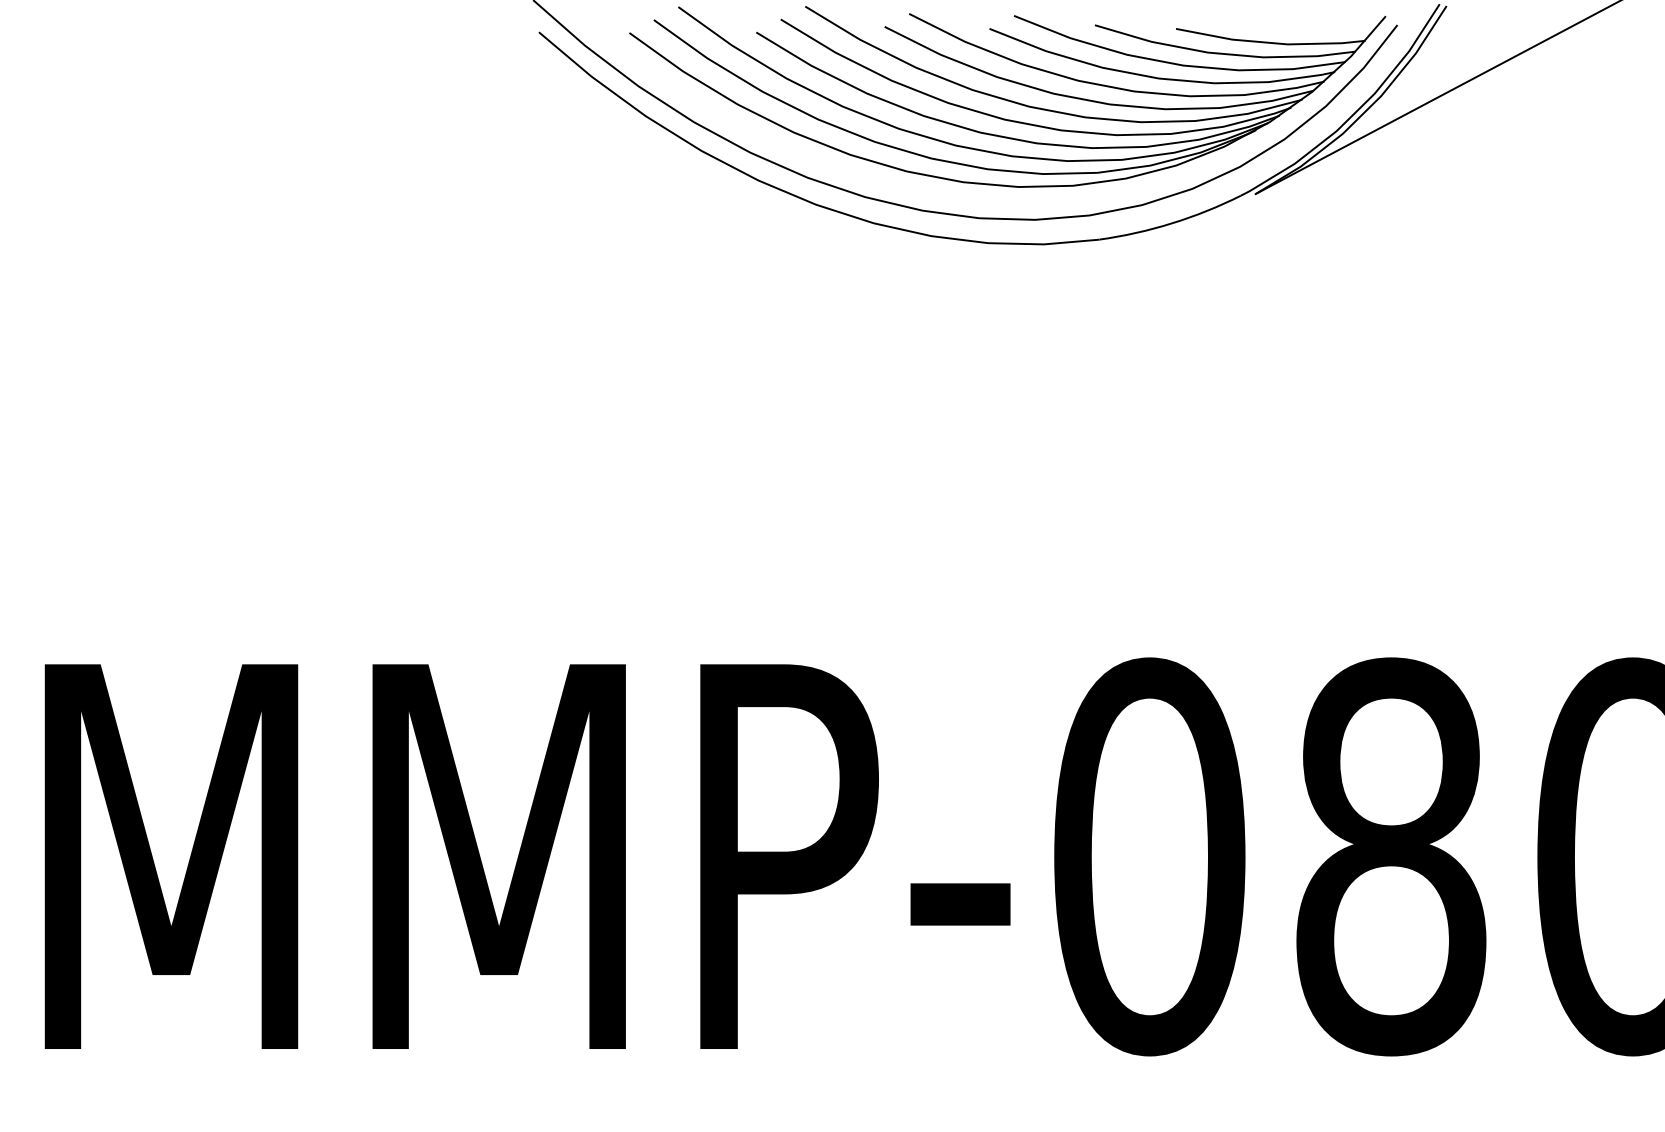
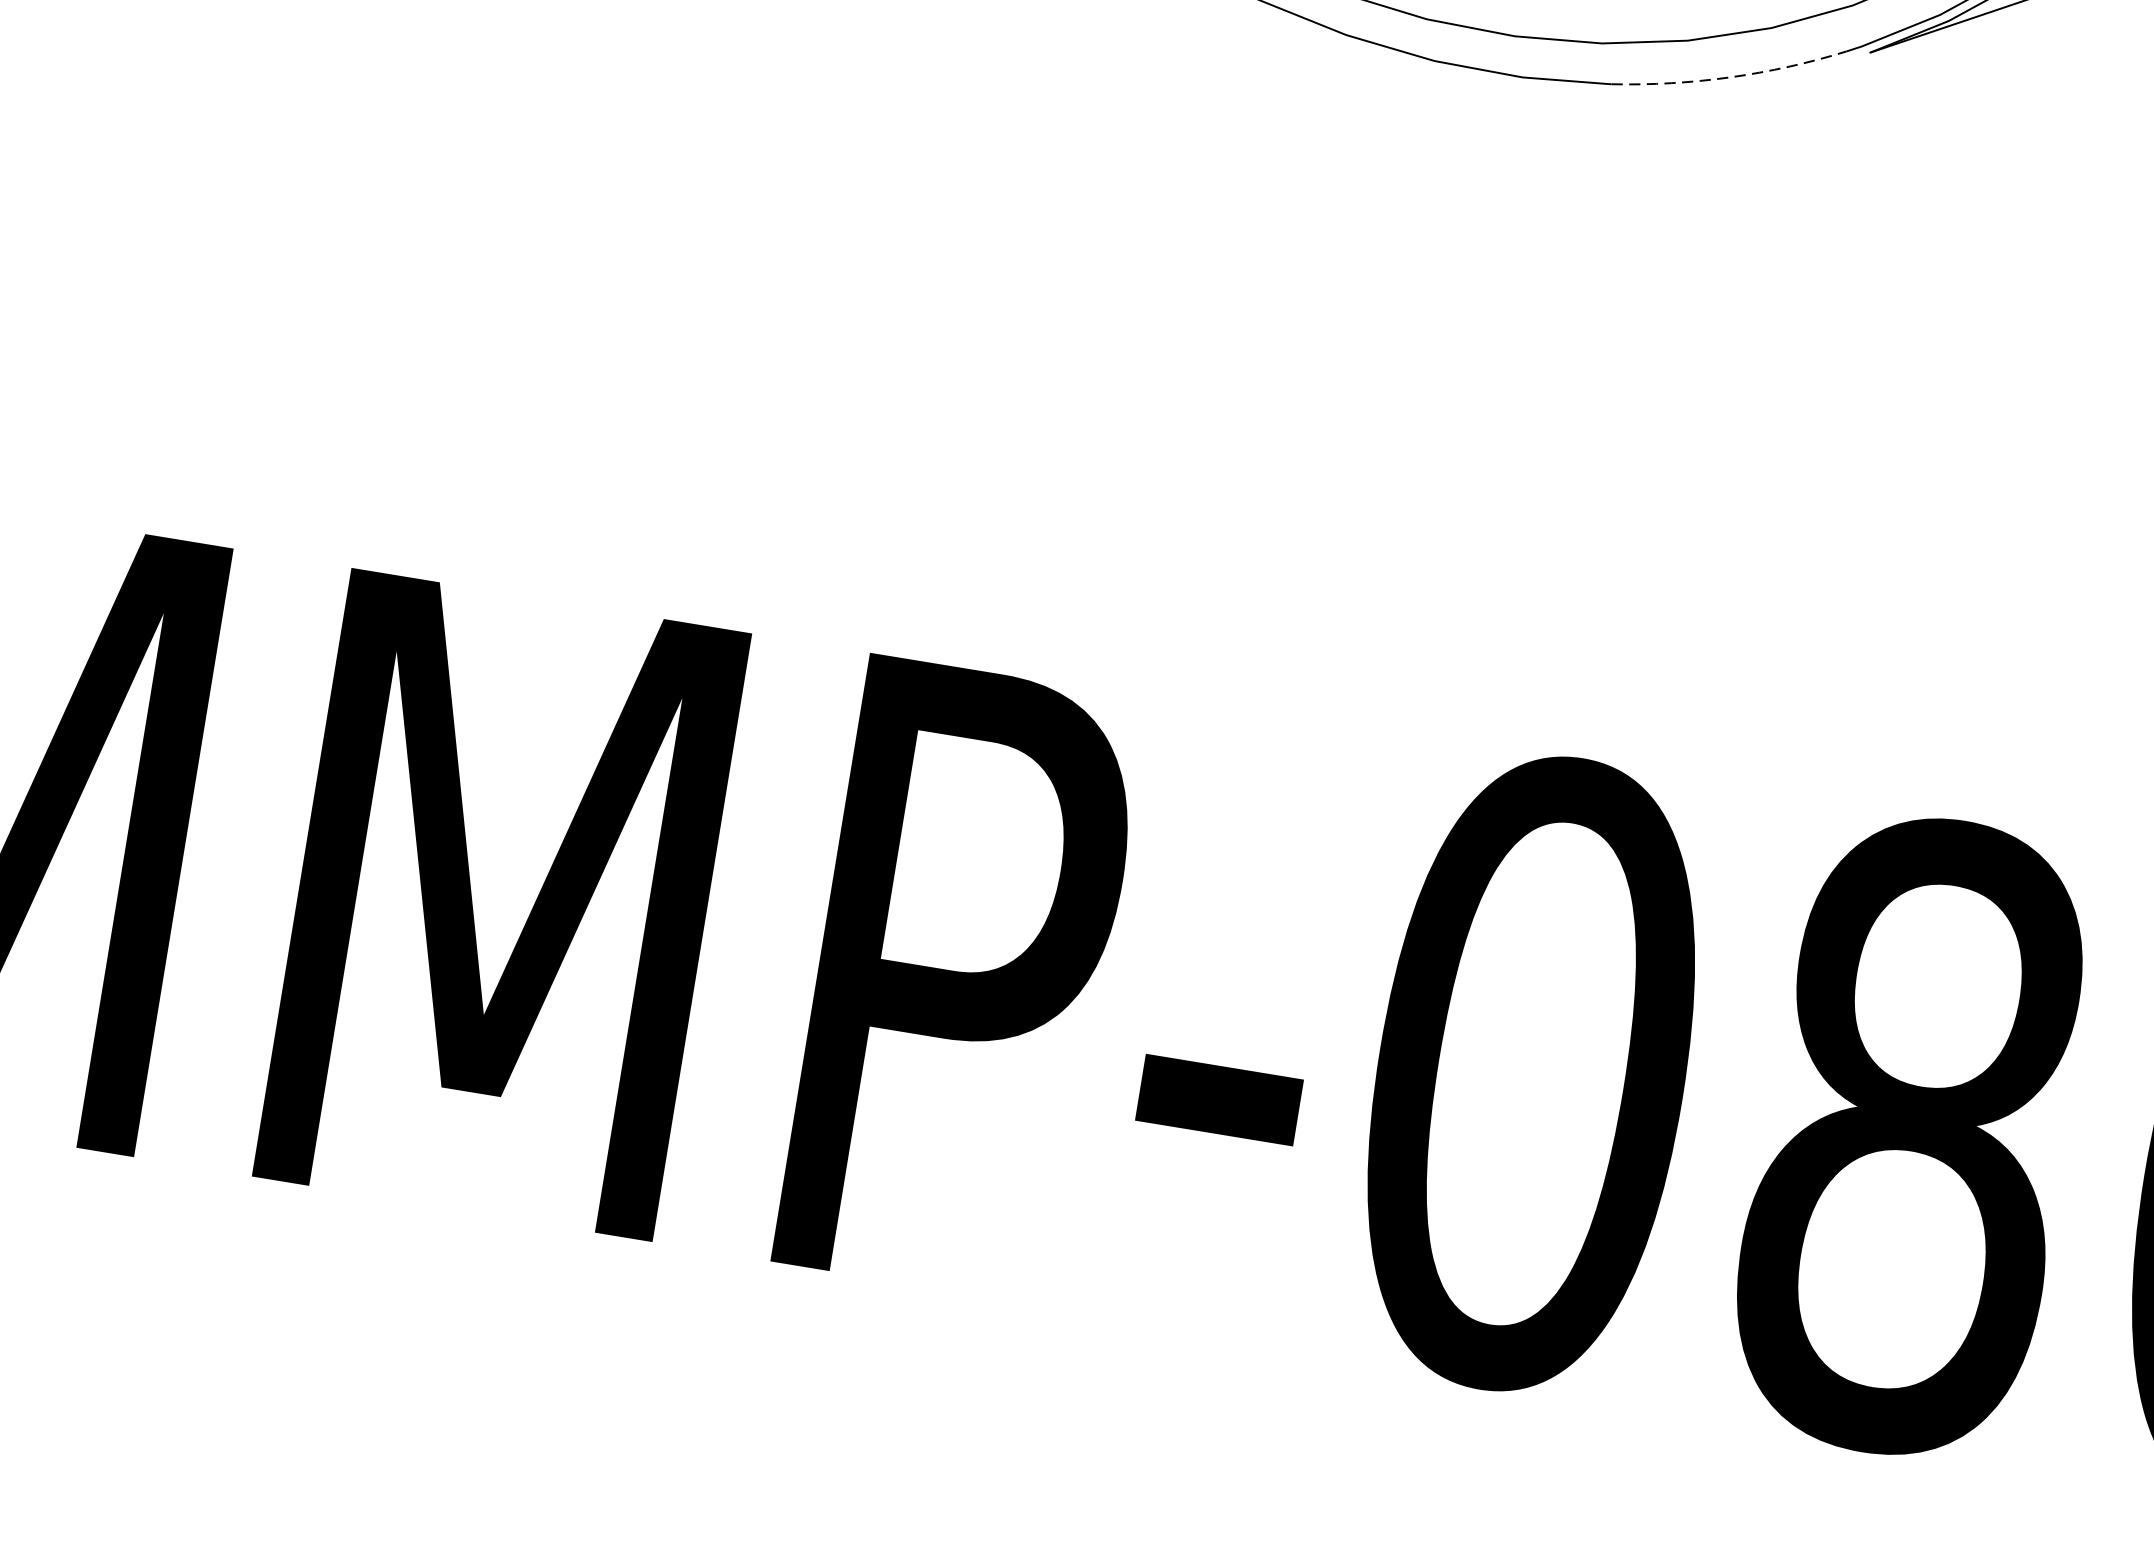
arc: (1171, 223) -> (1729, 77), solid -> dashed

